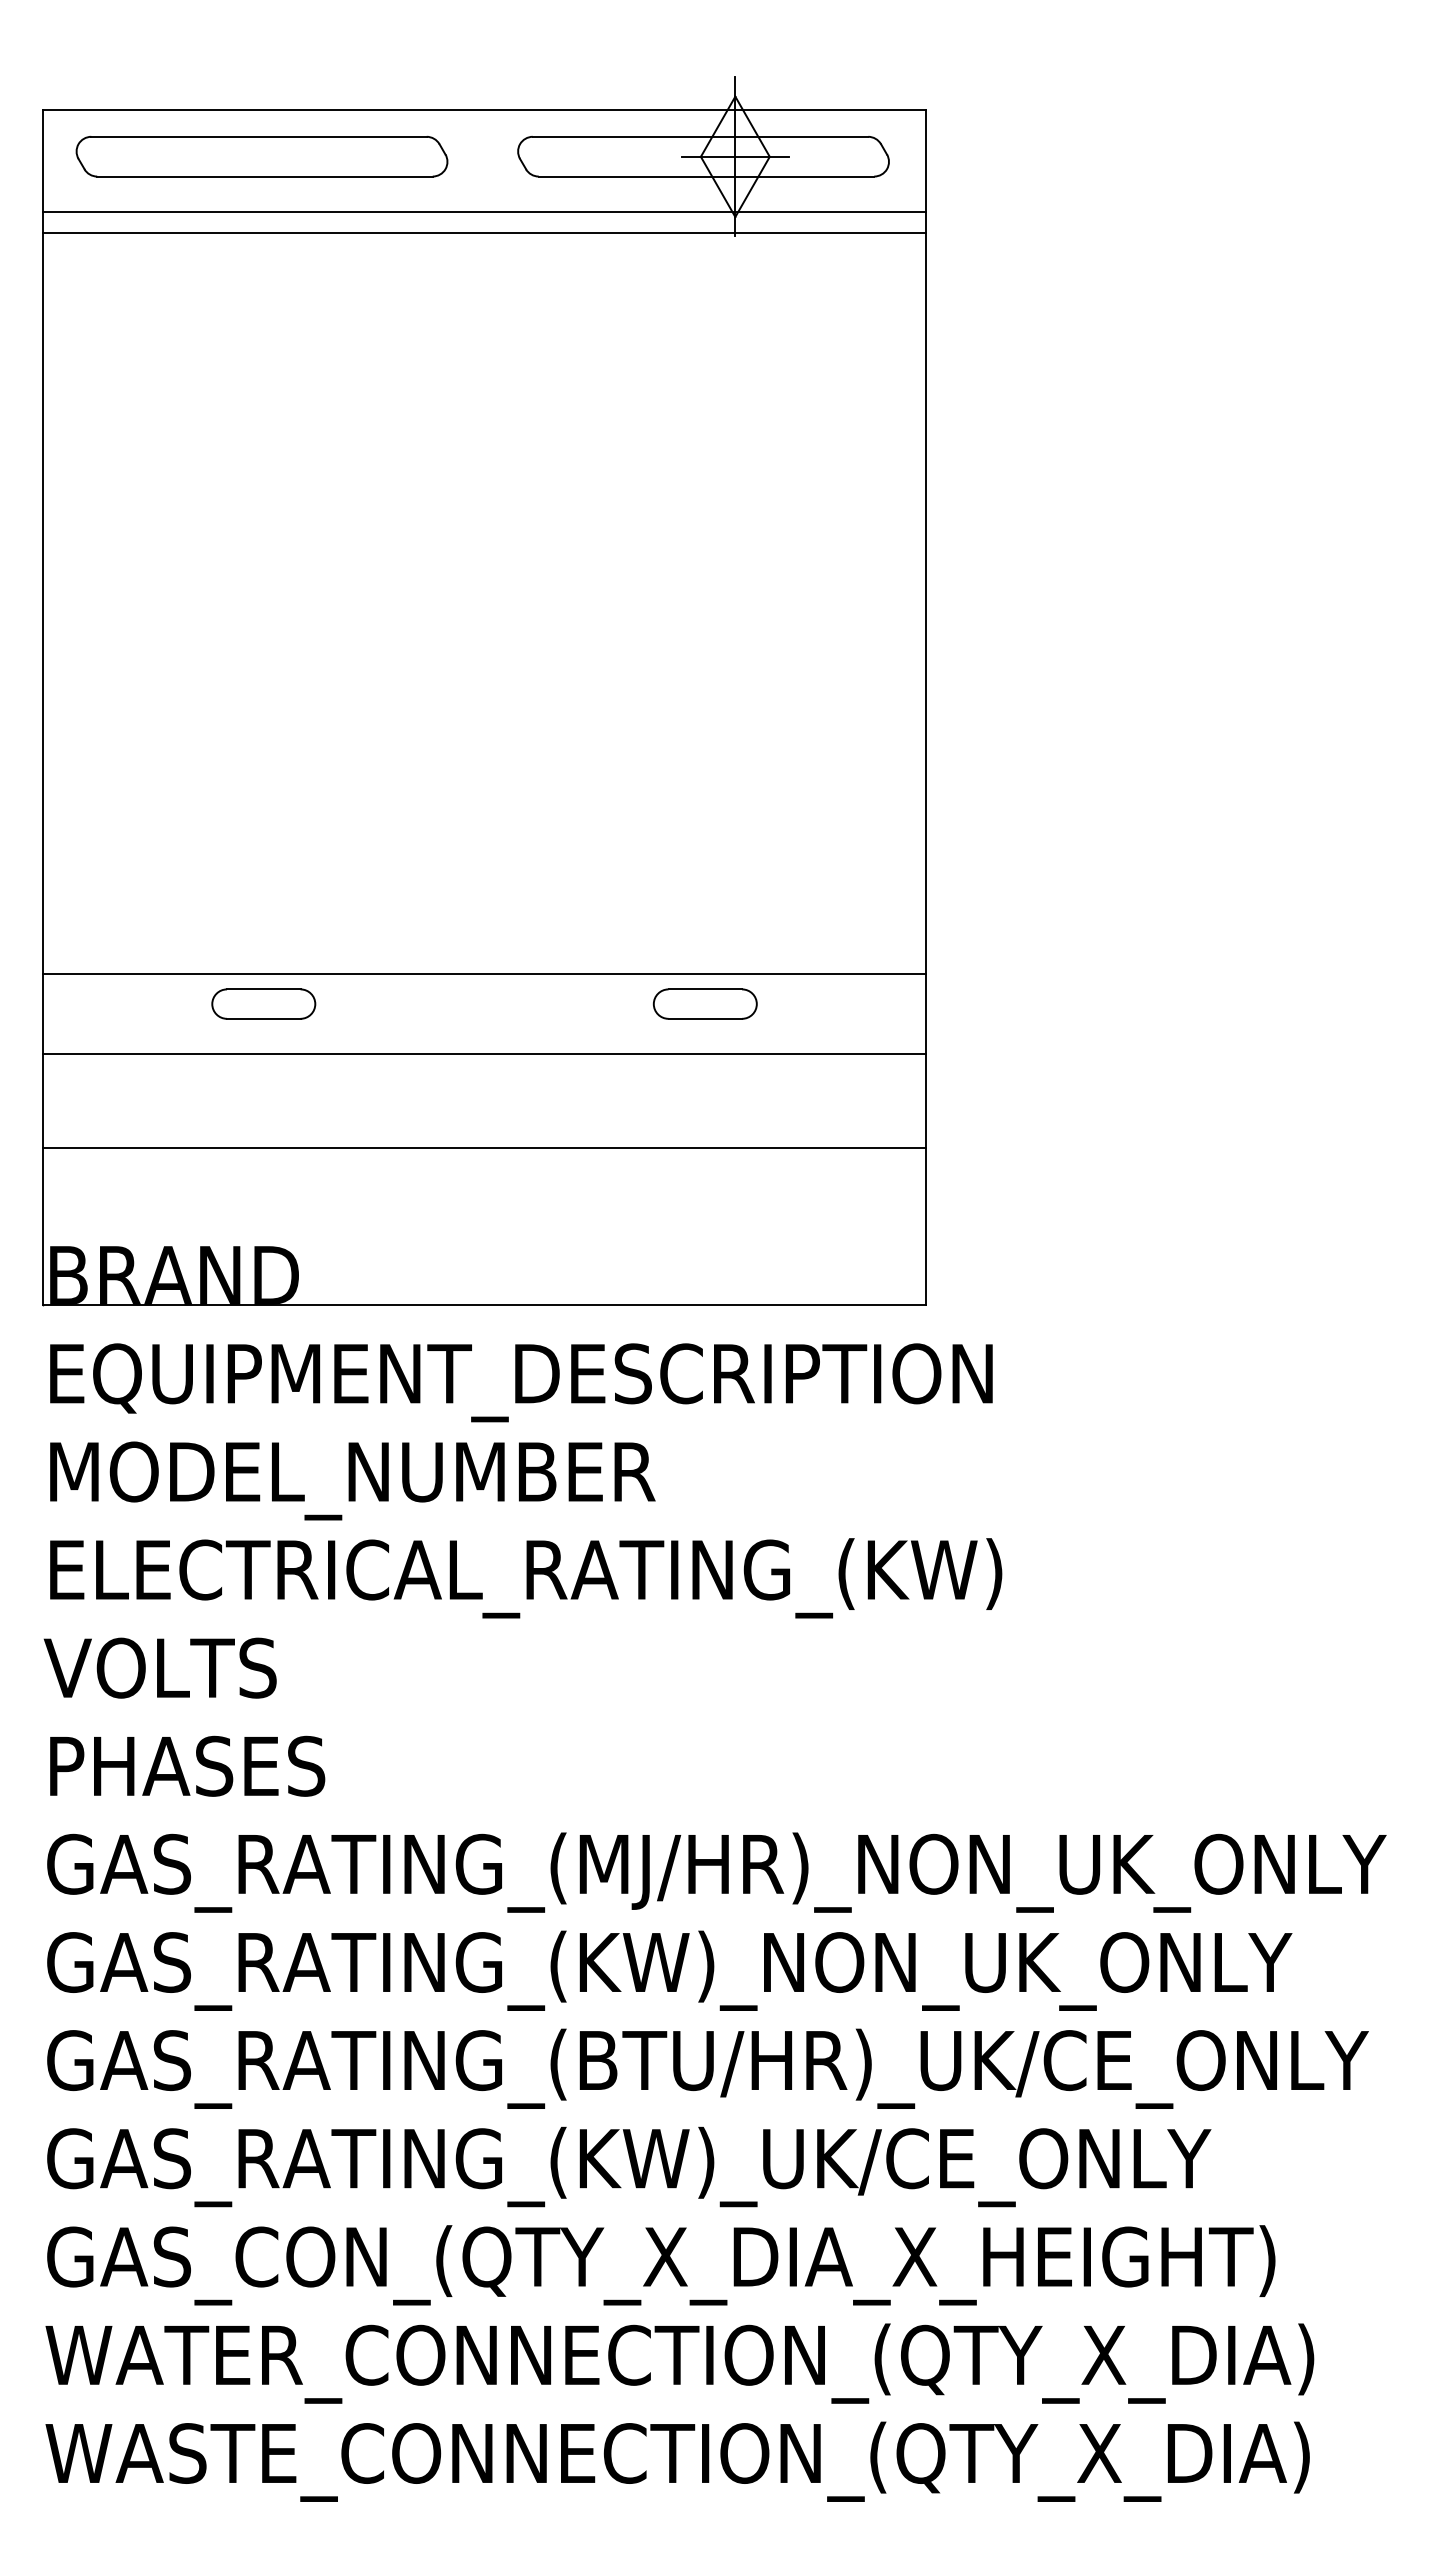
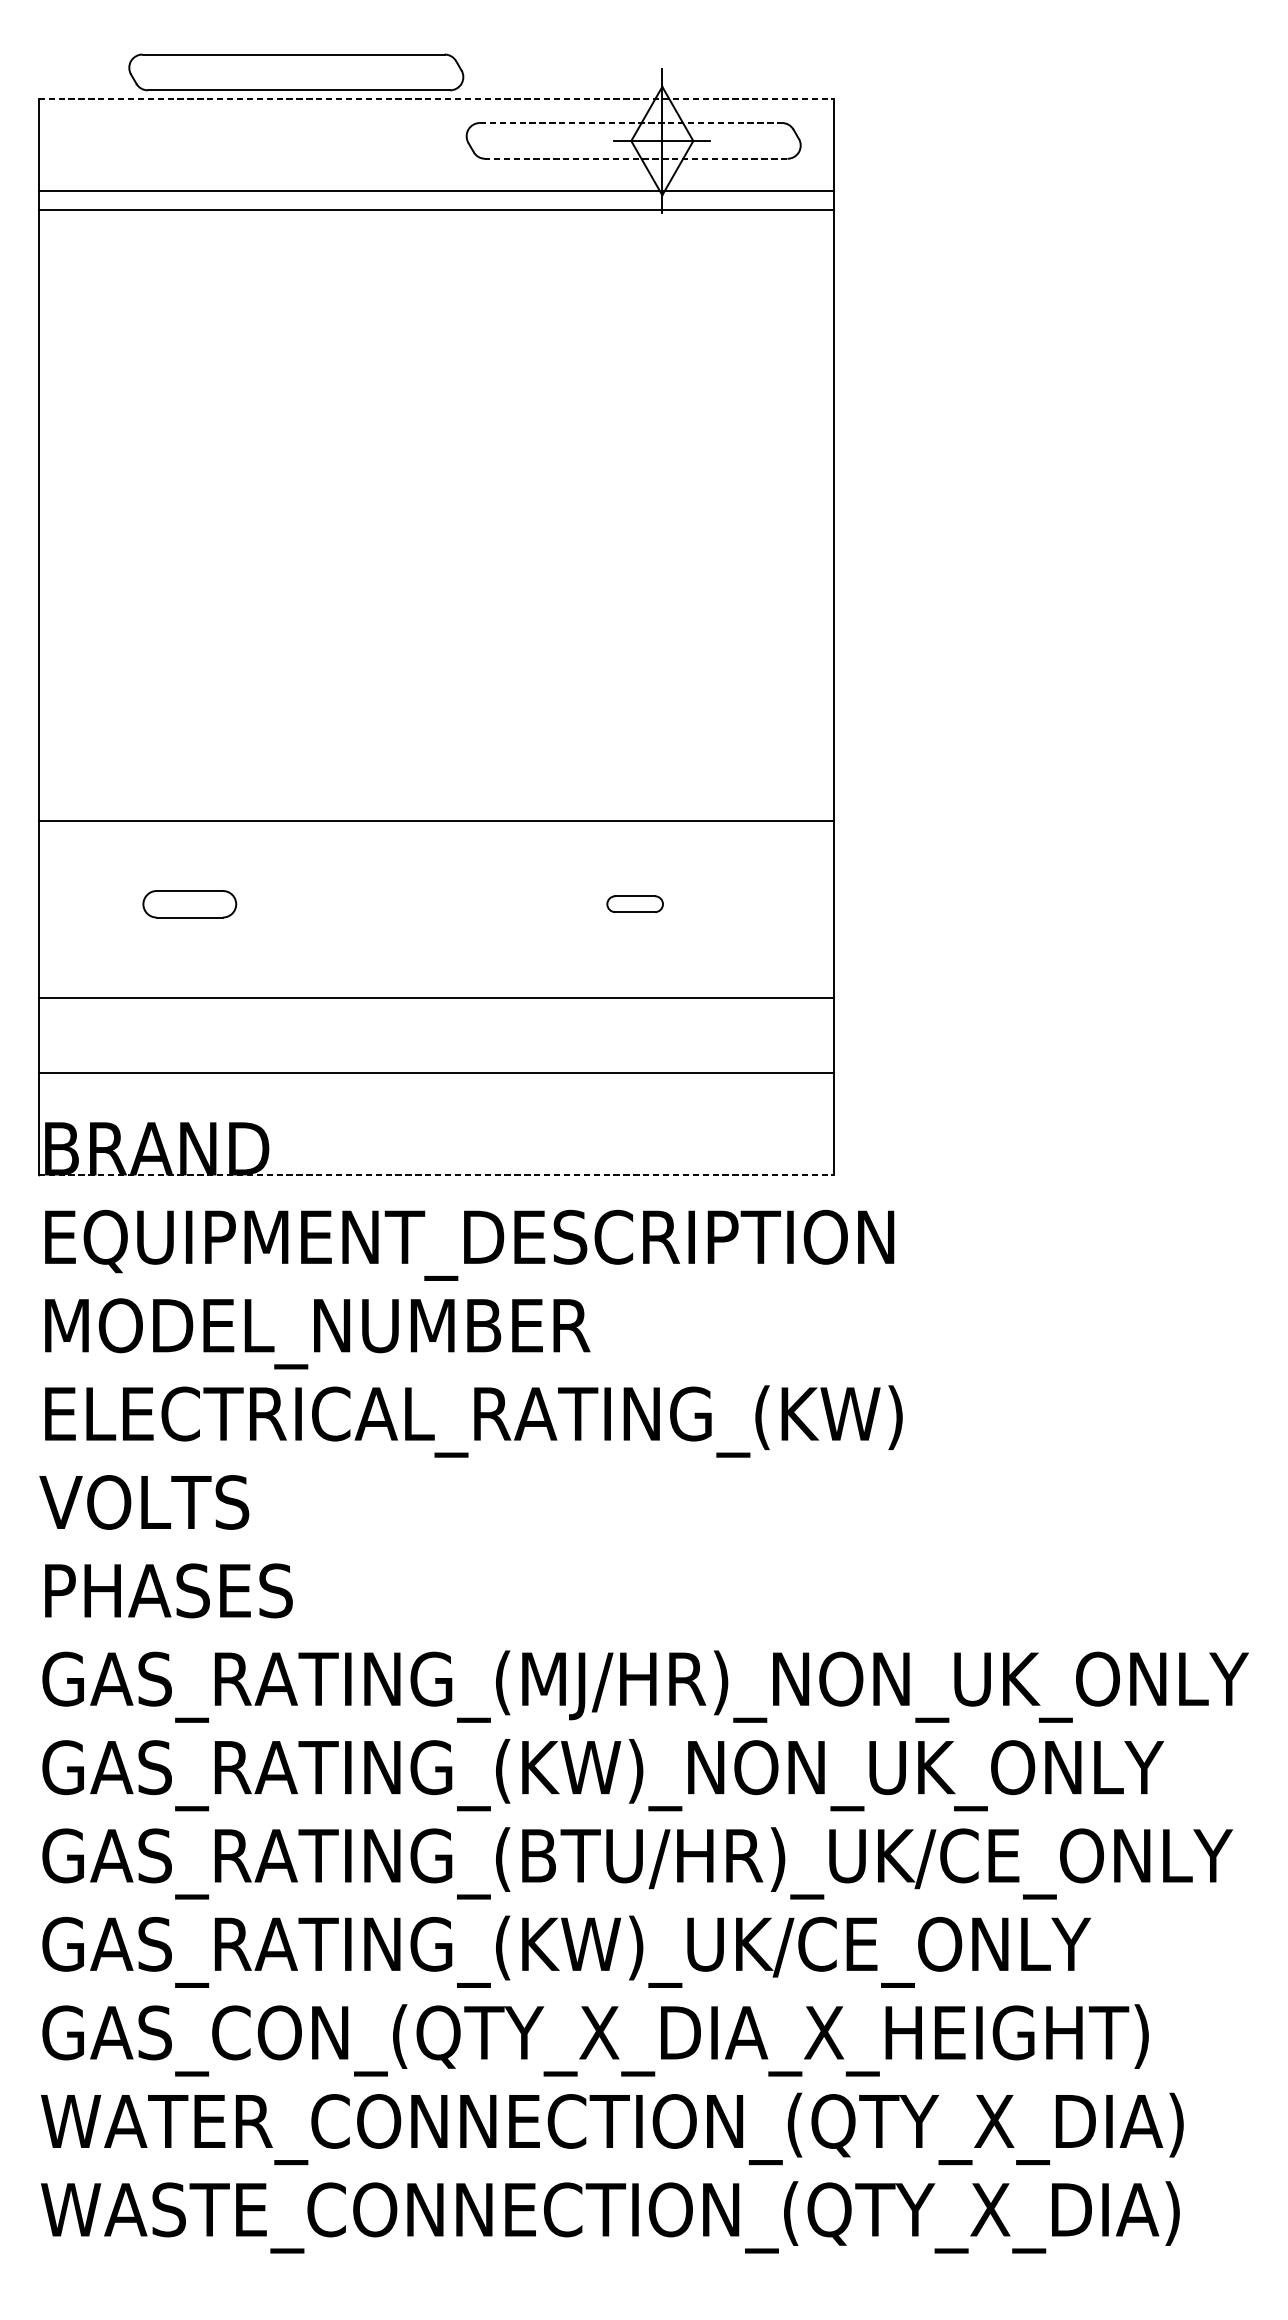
line: (484, 109) -> (436, 98), solid -> dashed
line: (700, 136) -> (630, 122), solid -> dashed
part: (261, 156) -> (295, 72), moved
line: (706, 176) -> (636, 158), solid -> dashed
line: (484, 973) -> (436, 820), moved
part: (263, 1003) -> (189, 903), moved
part: (704, 1003) -> (634, 903), size x0.6
line: (484, 1053) -> (436, 997), moved
line: (484, 1147) -> (436, 1073), moved
line: (484, 1305) -> (436, 1175), solid -> dashed

